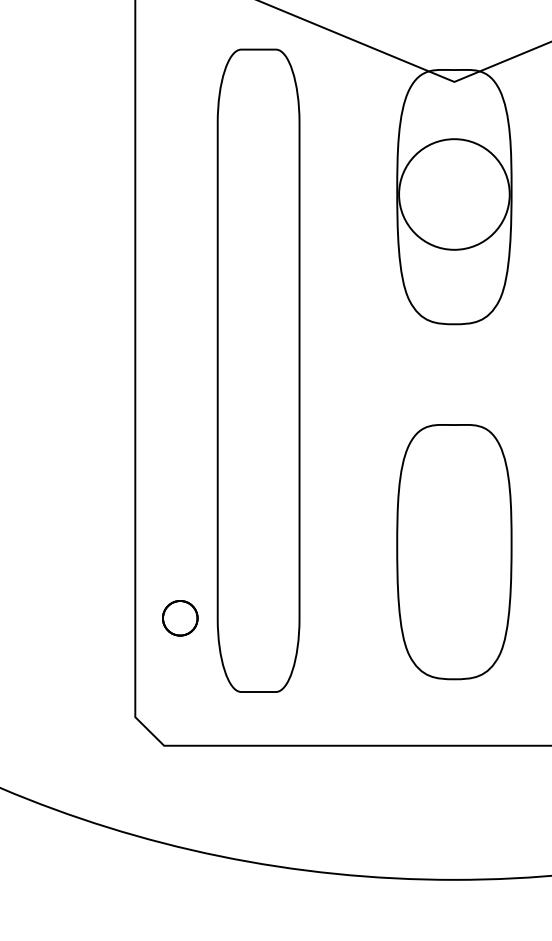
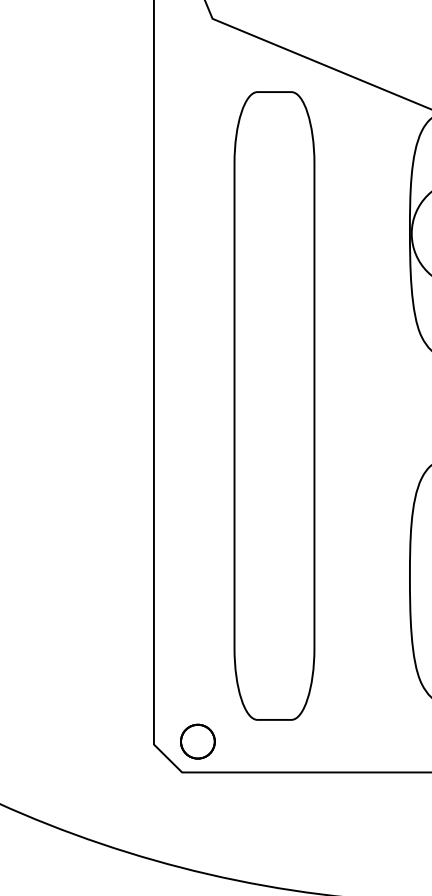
part: (180, 618) -> (198, 741), moved

